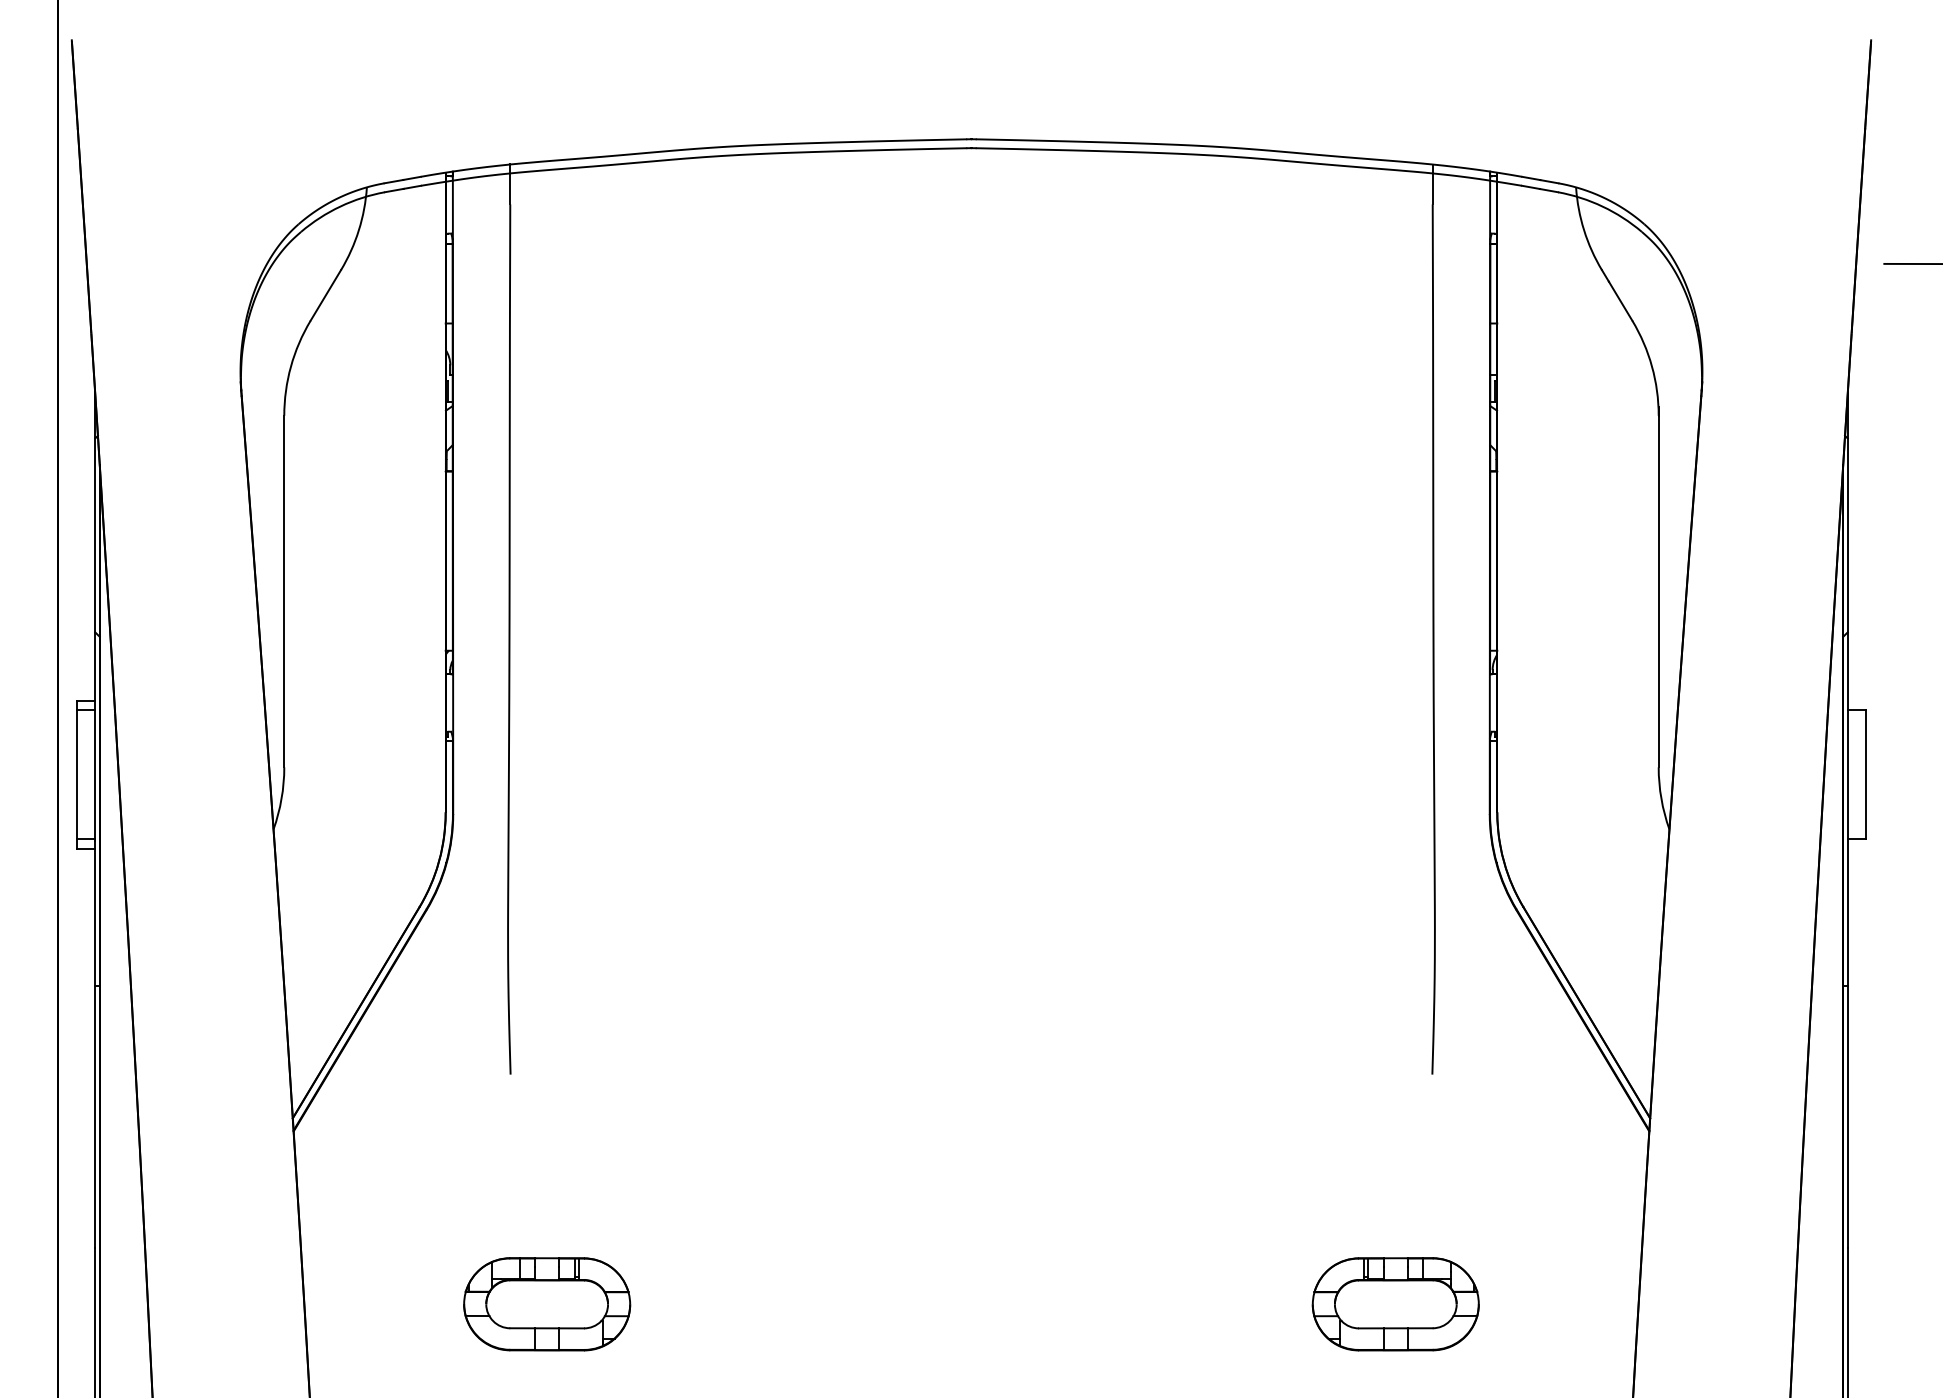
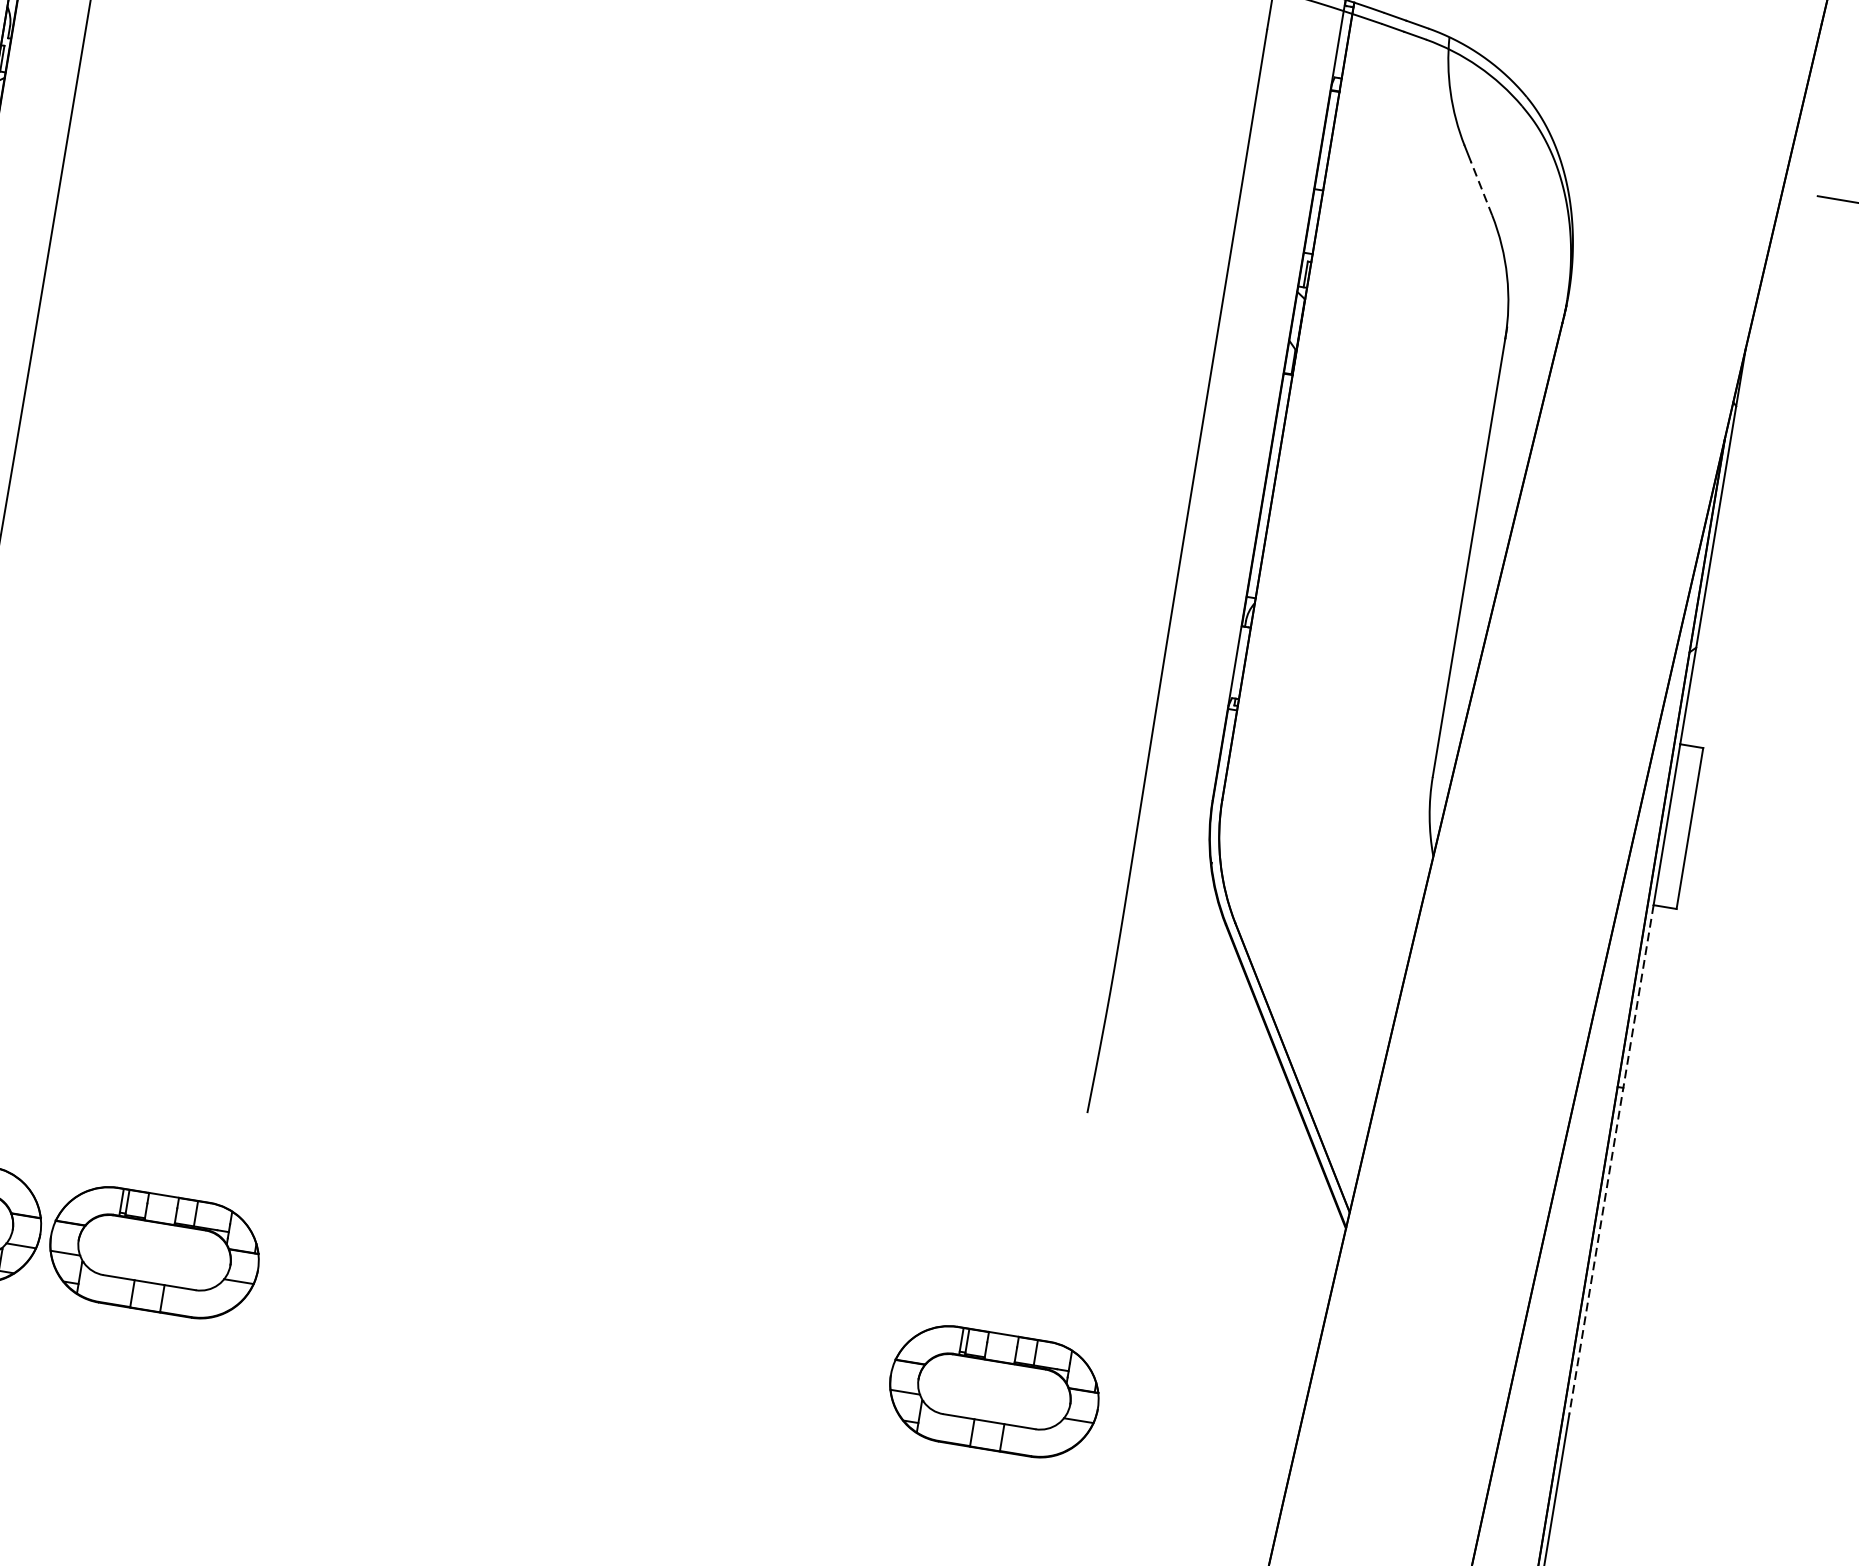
line: (1620, 301) -> (1481, 188), solid -> dashed
line: (1847, 1043) -> (1611, 1159), solid -> dashed
part: (721, 1304) -> (154, 1252), added

